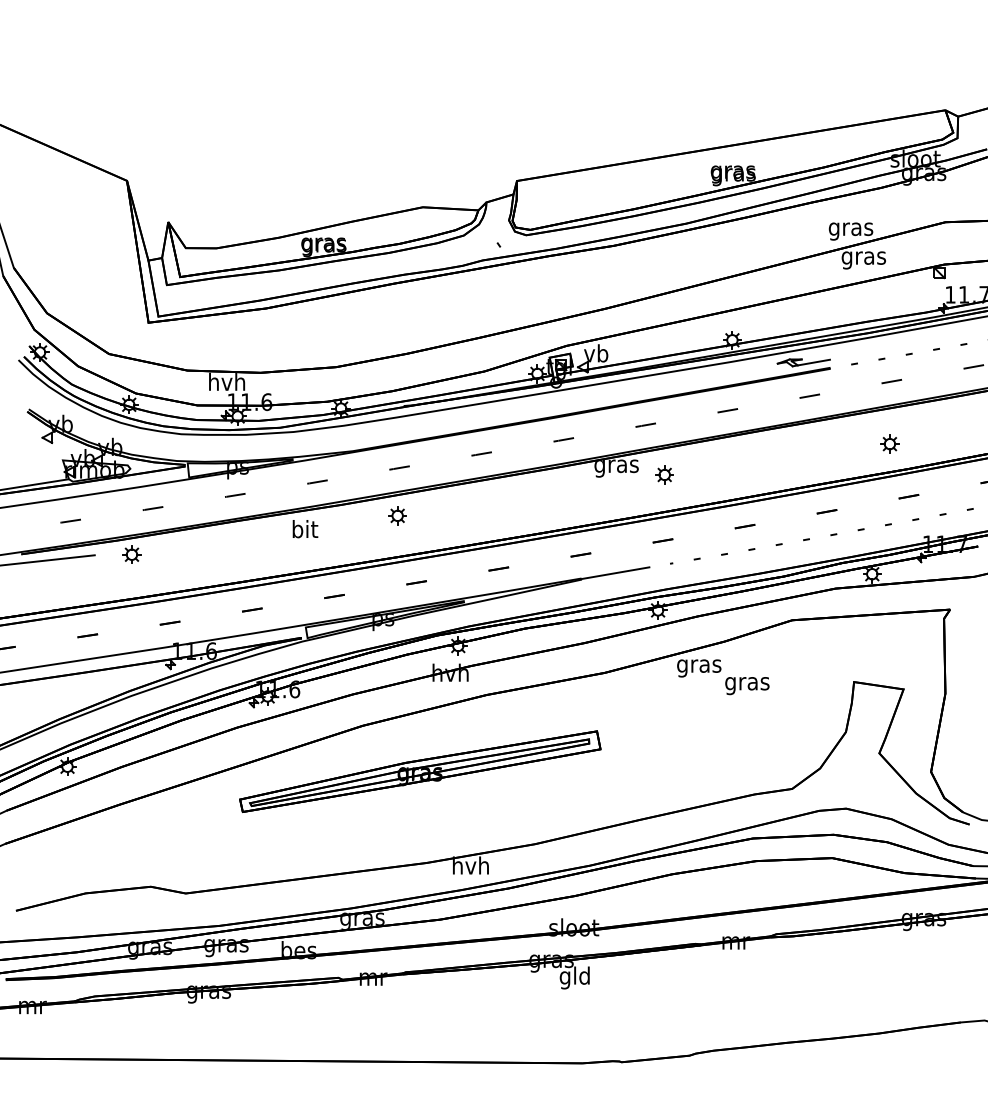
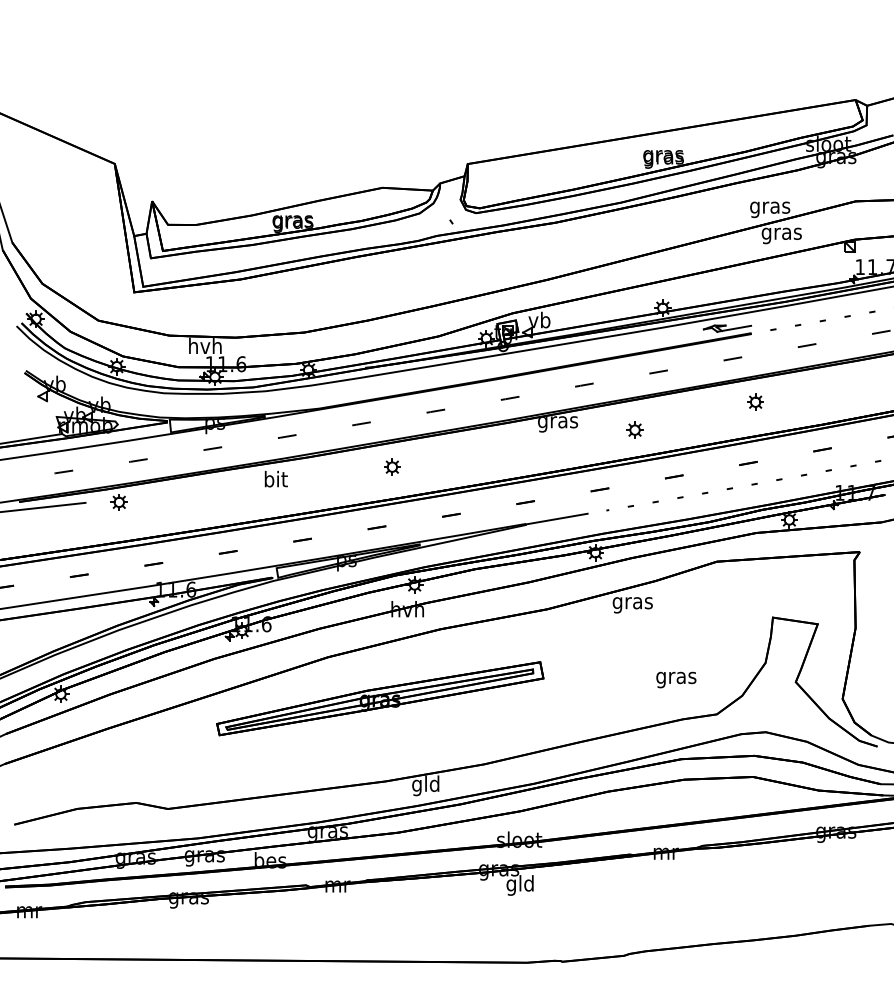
part: (889, 443) -> (755, 401), moved
part: (664, 474) -> (634, 429), moved
part: (397, 515) -> (392, 466), moved
text: (747, 686) -> (676, 680), moved
text: (470, 867) -> (425, 785), hvh -> gld

